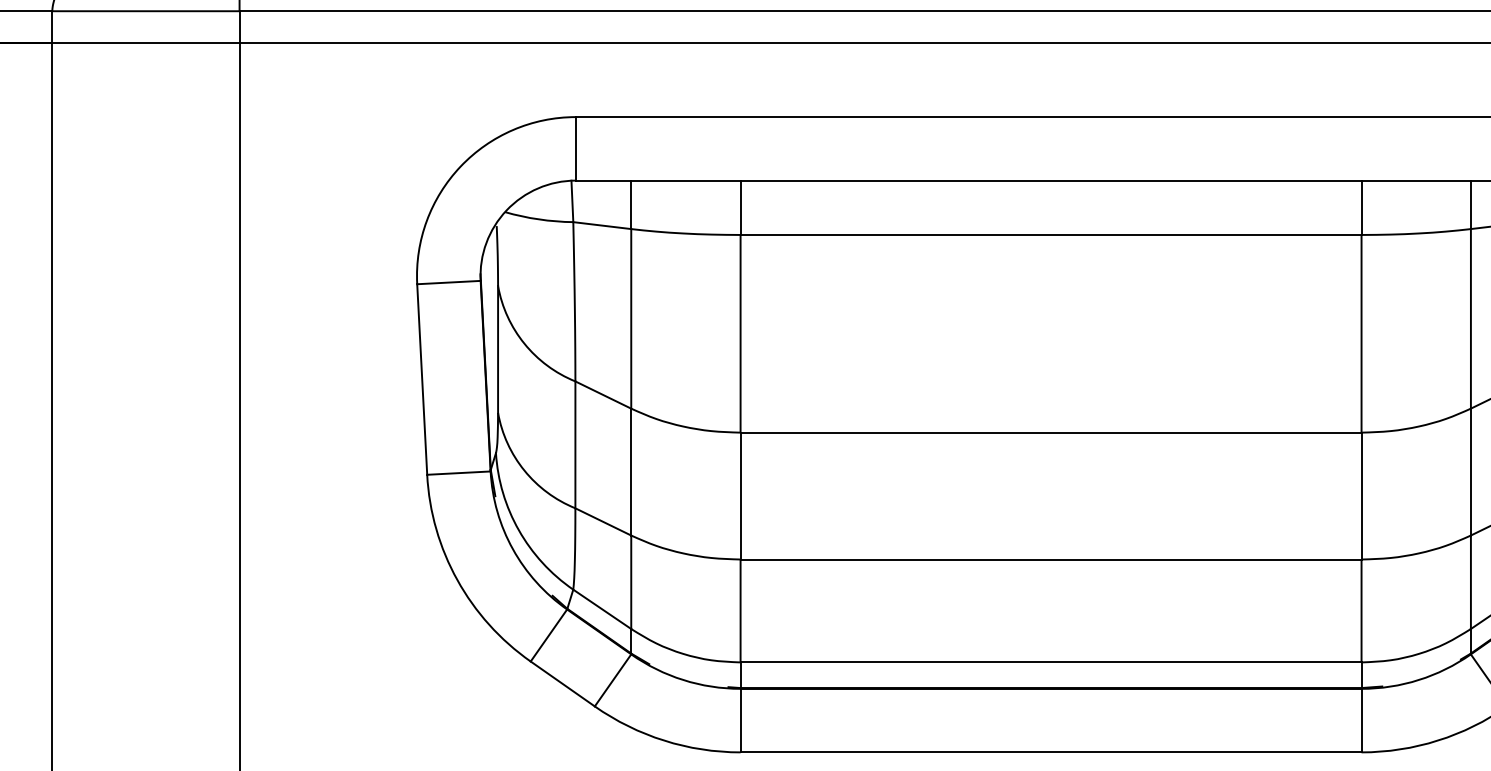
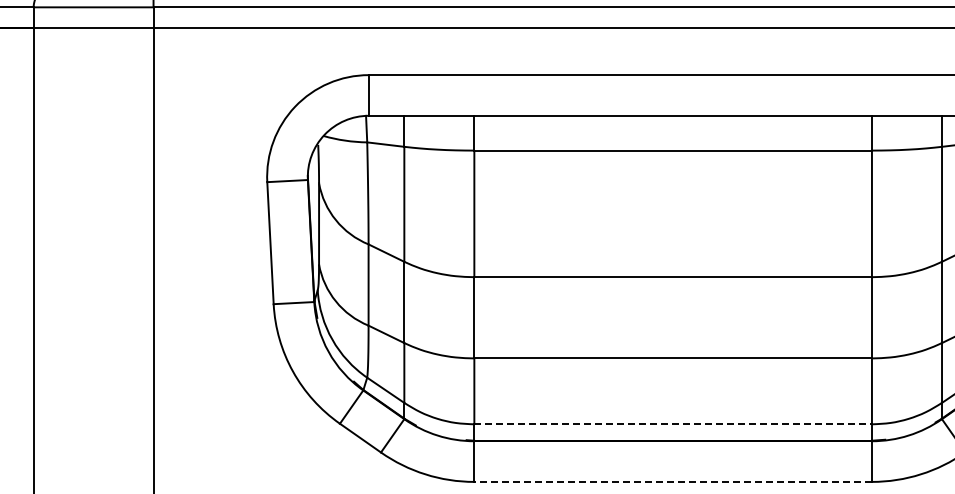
line: (1051, 662) -> (673, 424), solid -> dashed
line: (1051, 751) -> (673, 481), solid -> dashed

